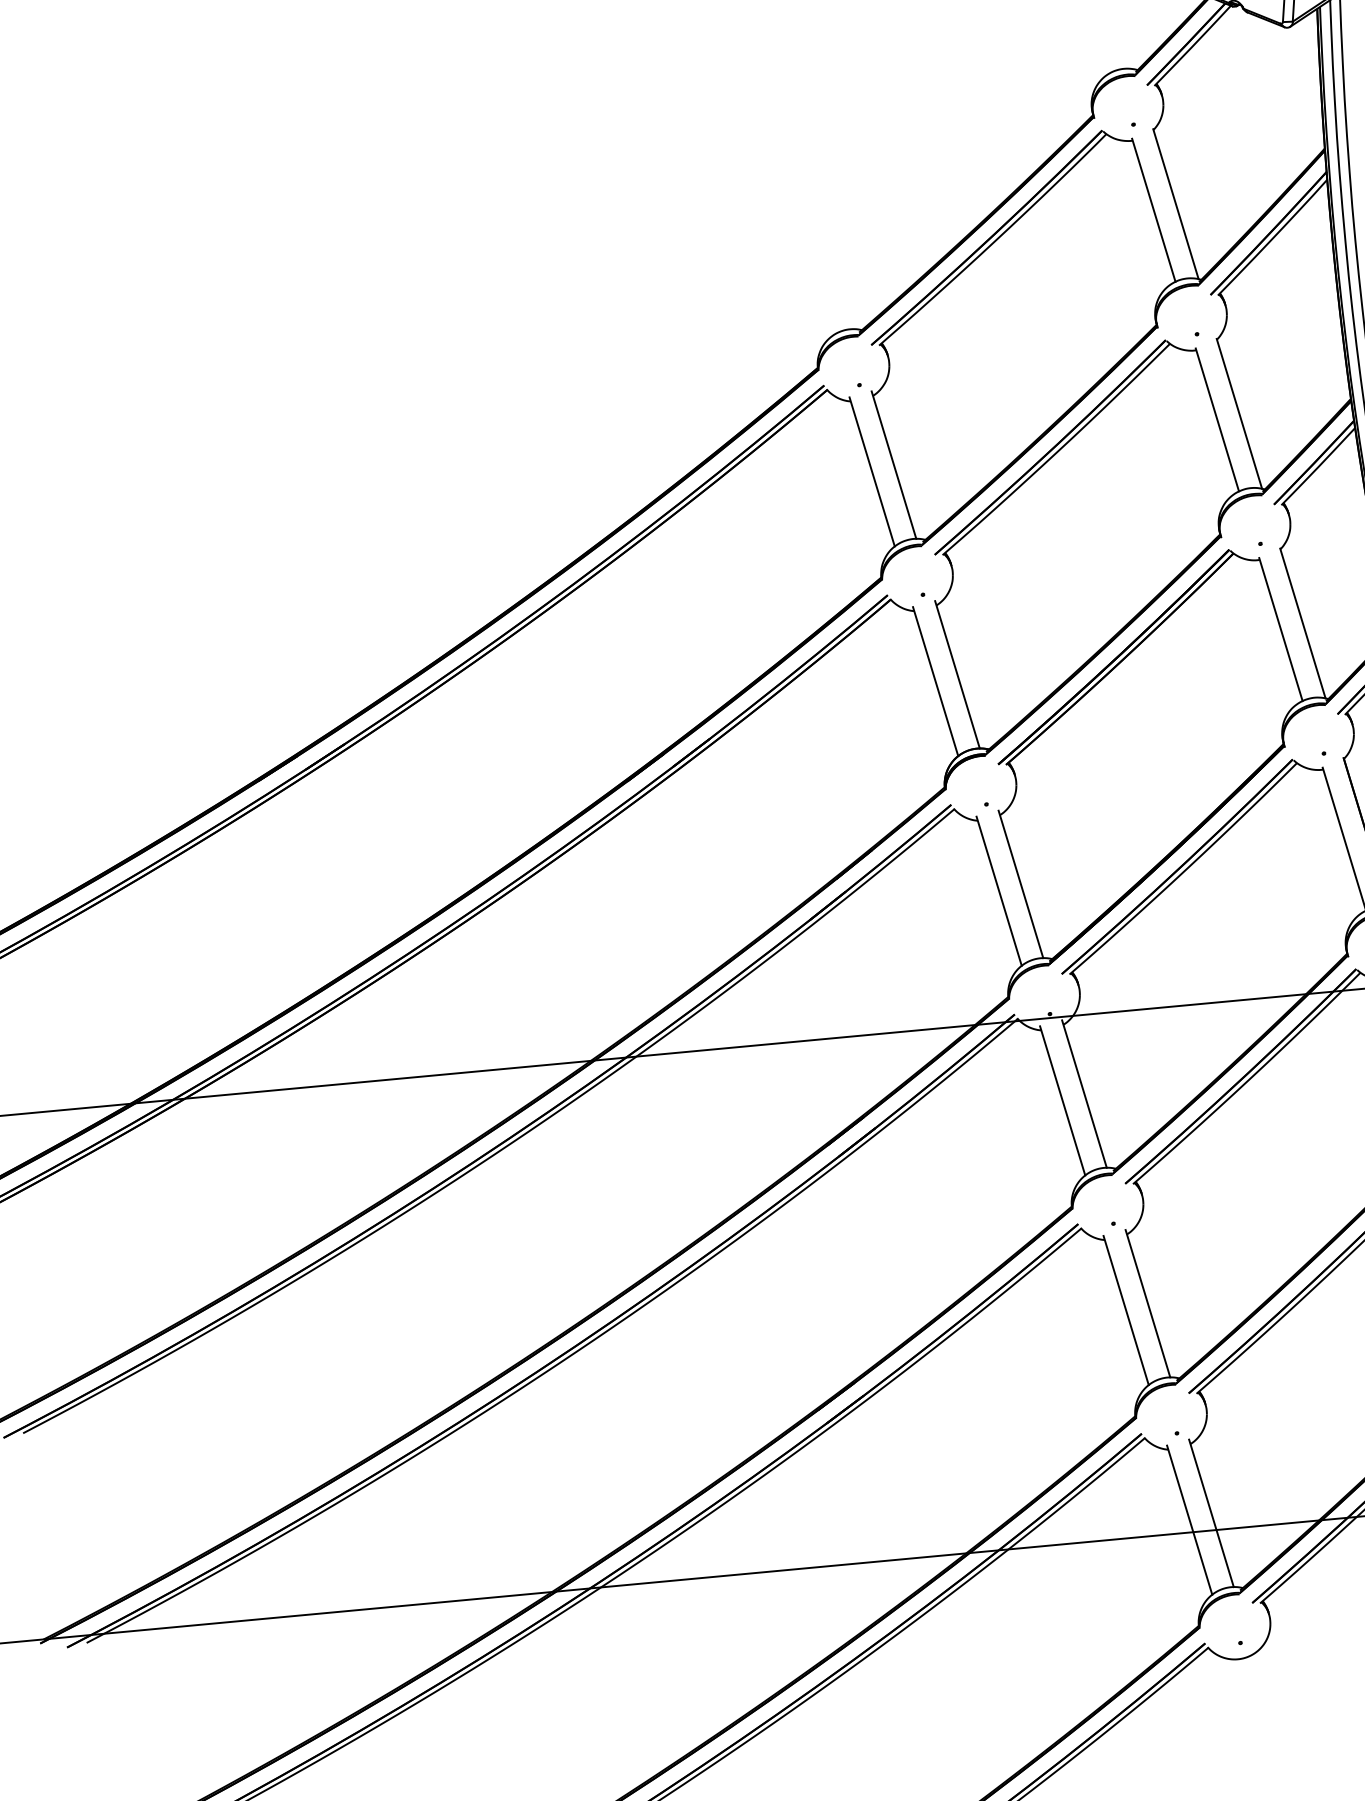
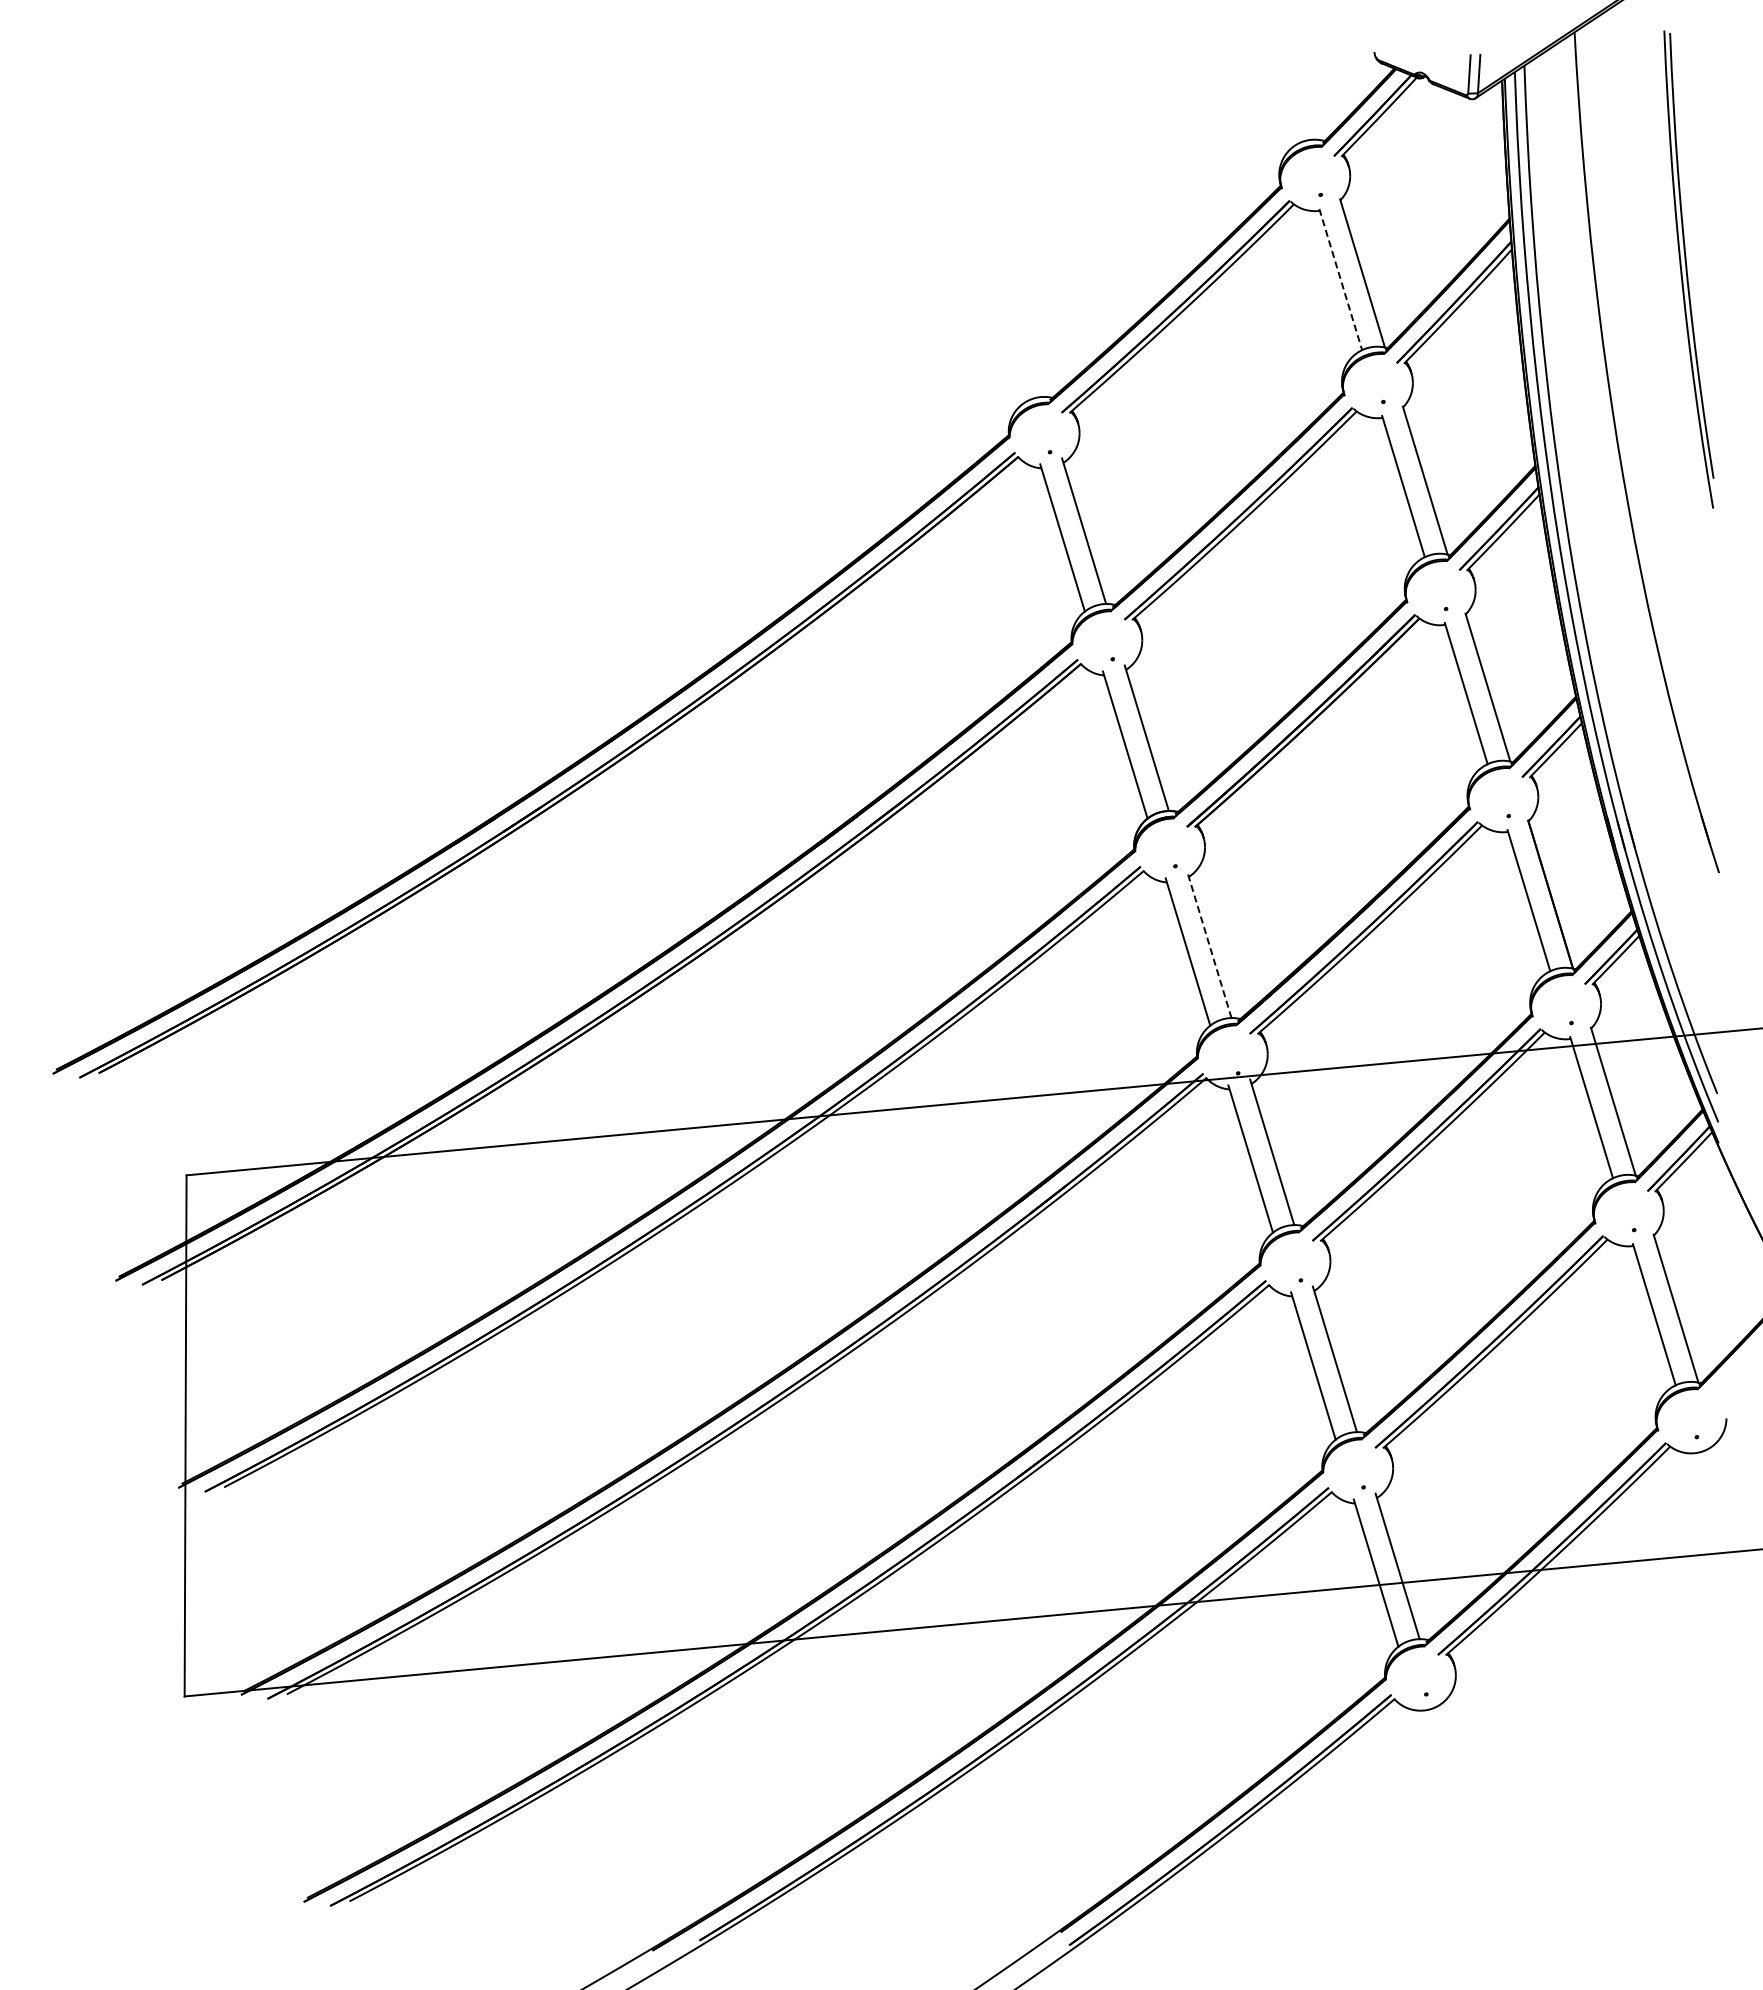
line: (1153, 210) -> (1340, 279), solid -> dashed
line: (1020, 883) -> (1209, 944), solid -> dashed

